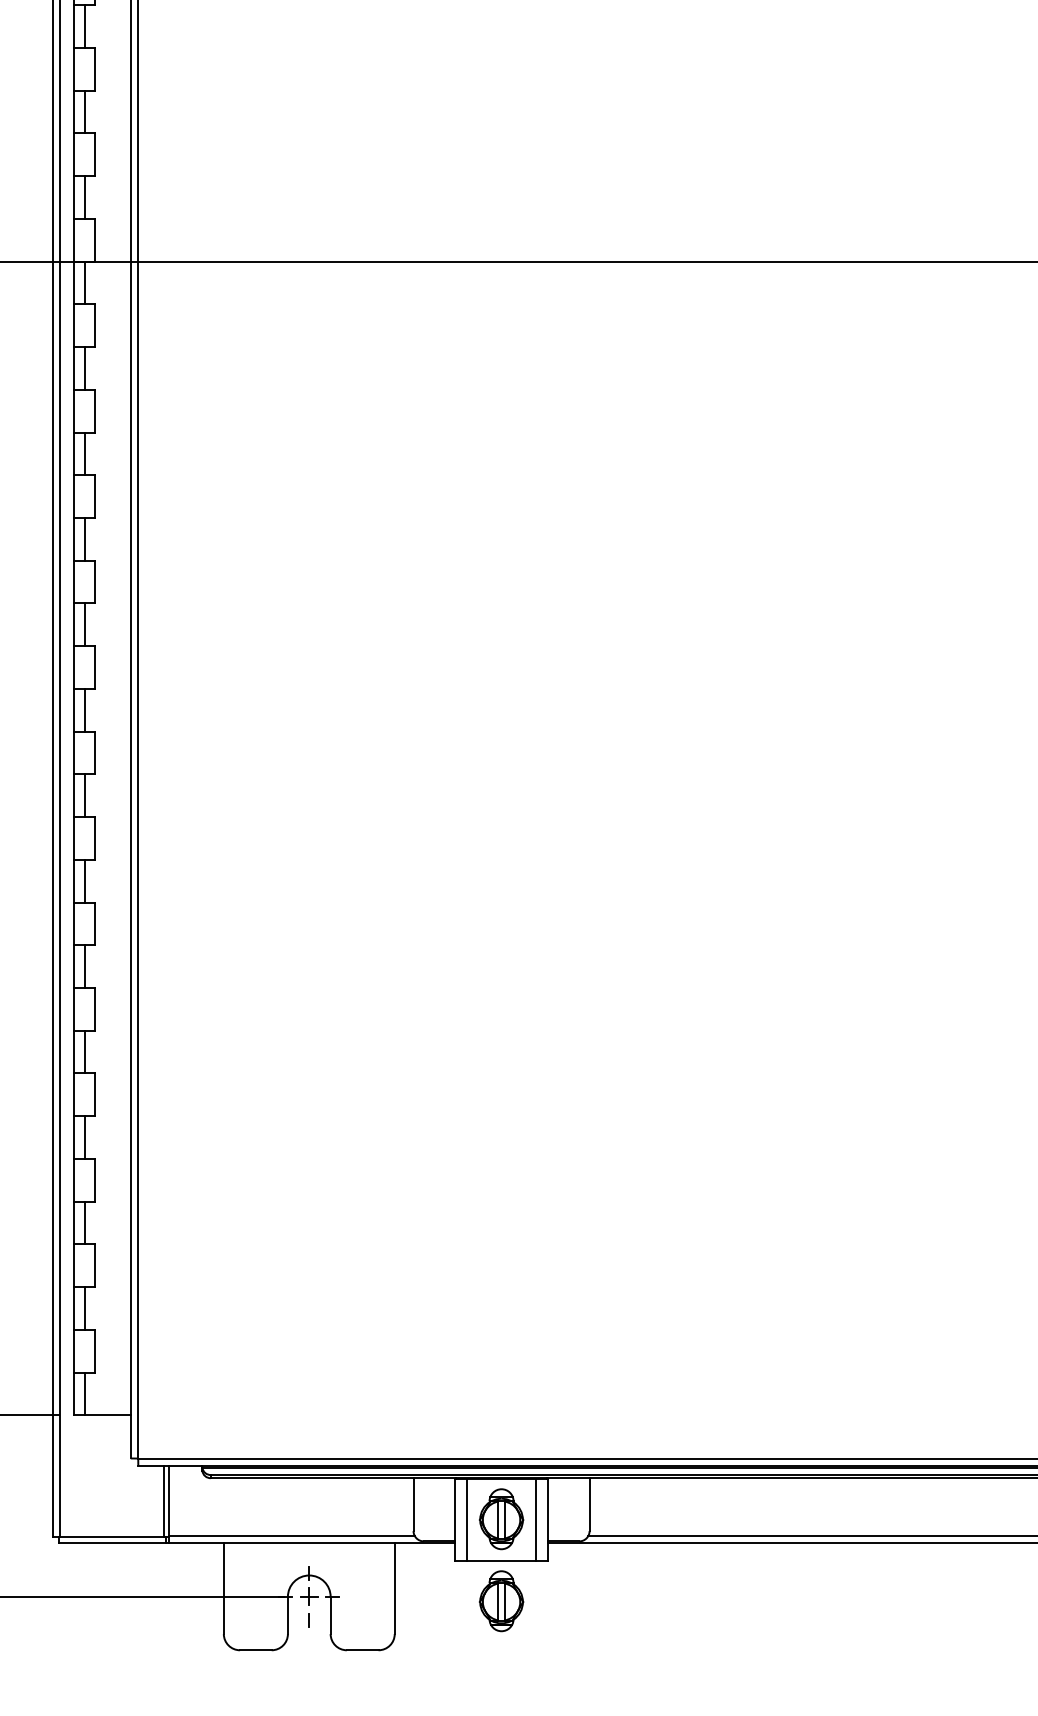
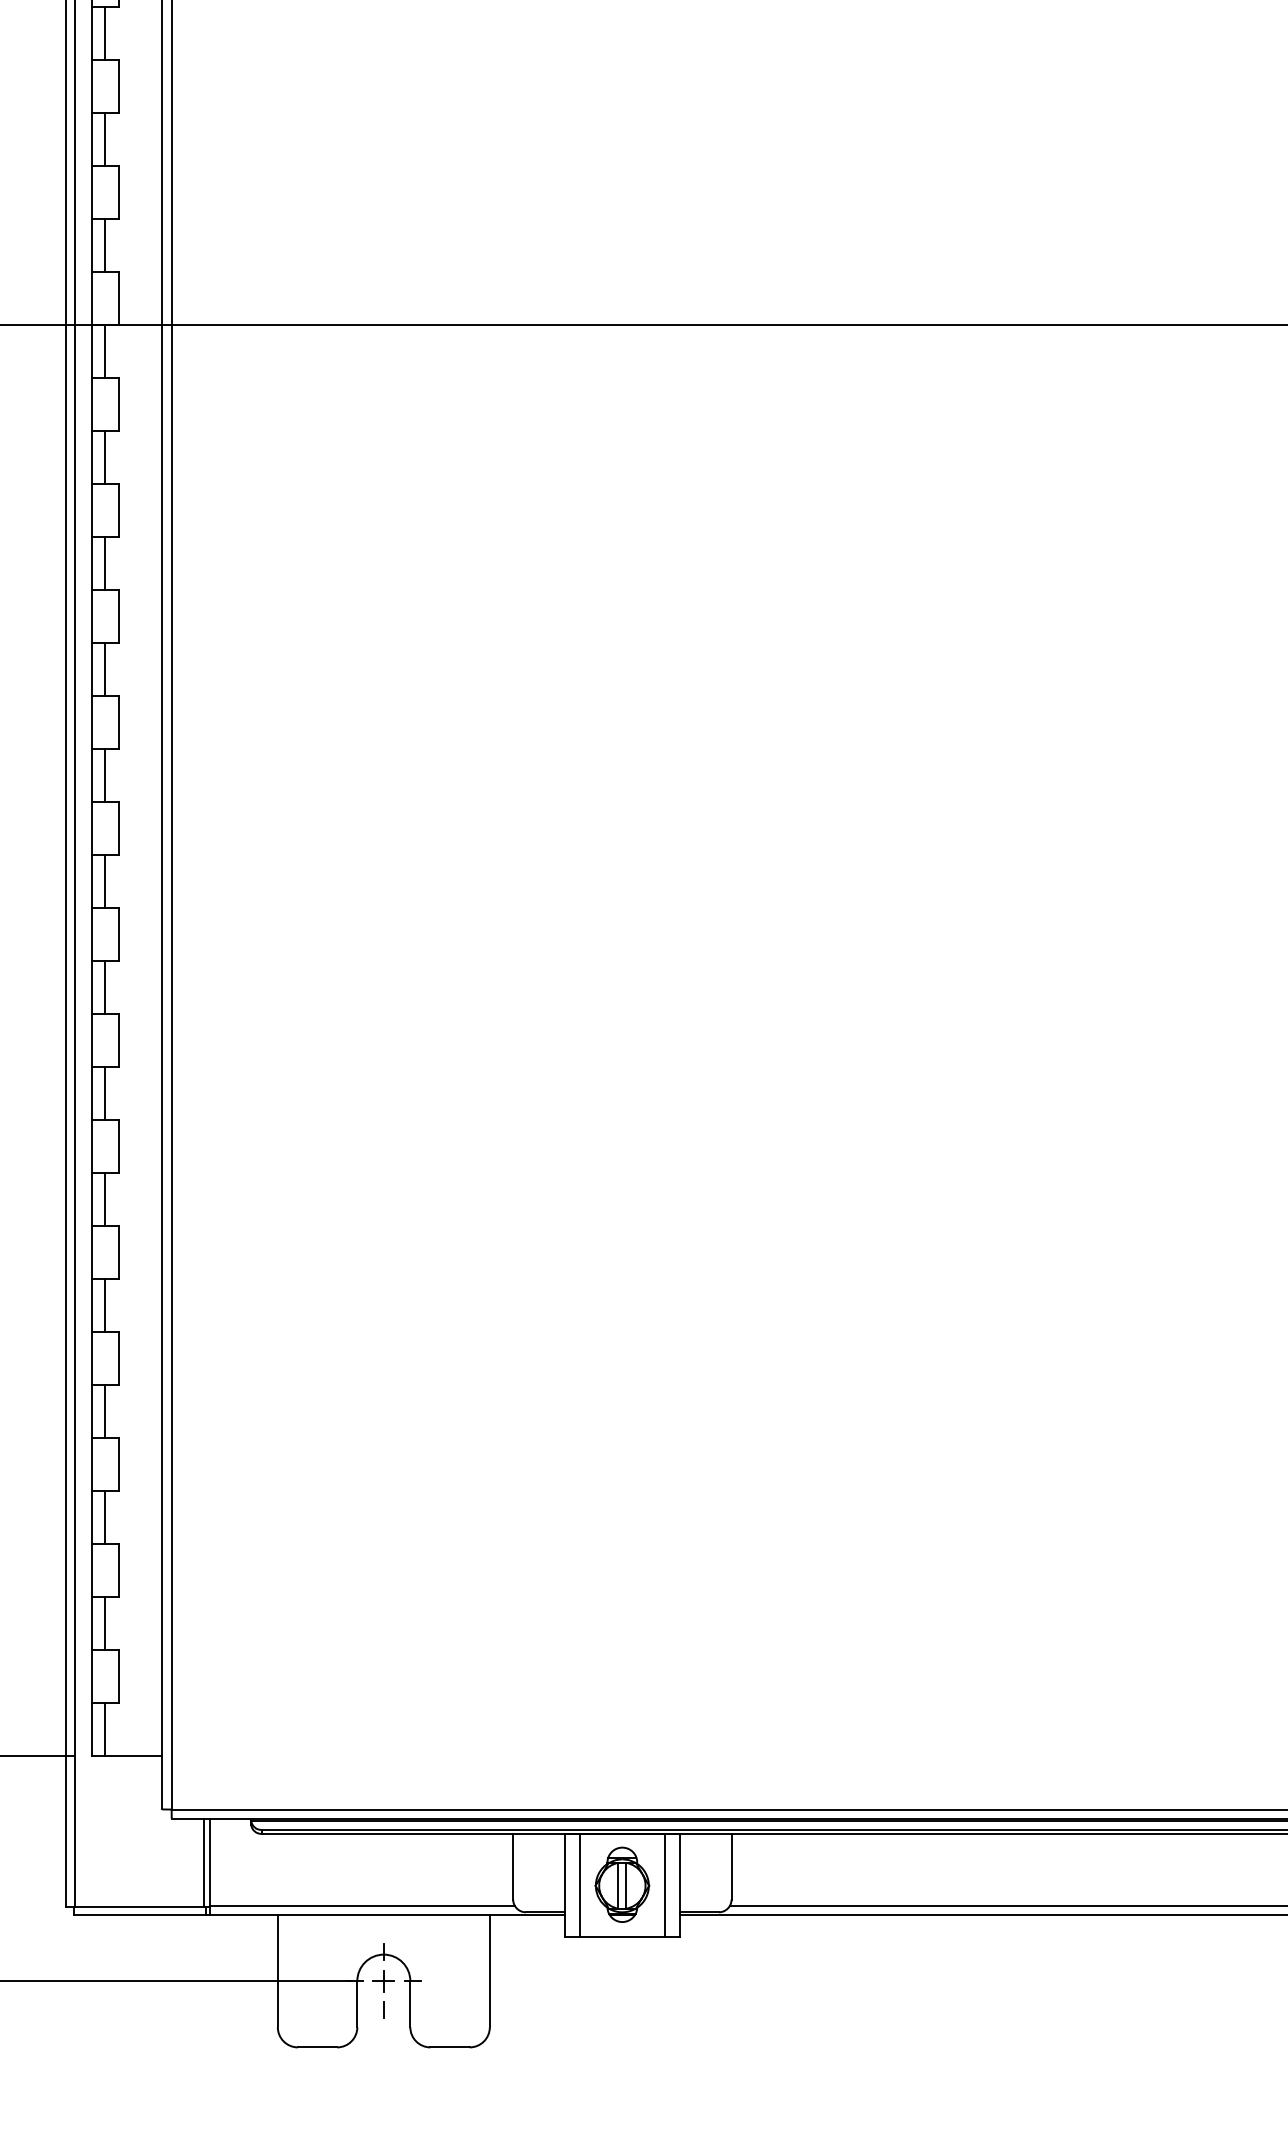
part: (501, 1601) -> (622, 1986), removed

